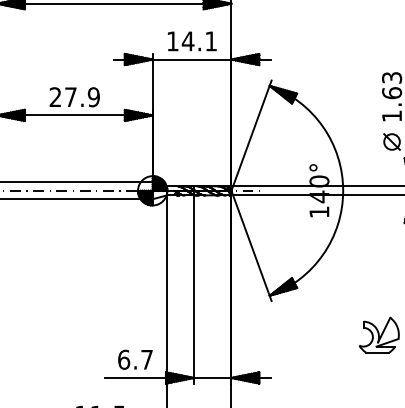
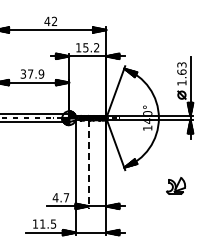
text: (197, 40) -> (90, 47), 14.1 -> 15.2
text: (55, 98) -> (23, 74), 27.9 -> 37.9
line: (193, 291) -> (88, 165), solid -> dashed
text: (123, 359) -> (55, 197), 6.7 -> 4.7

